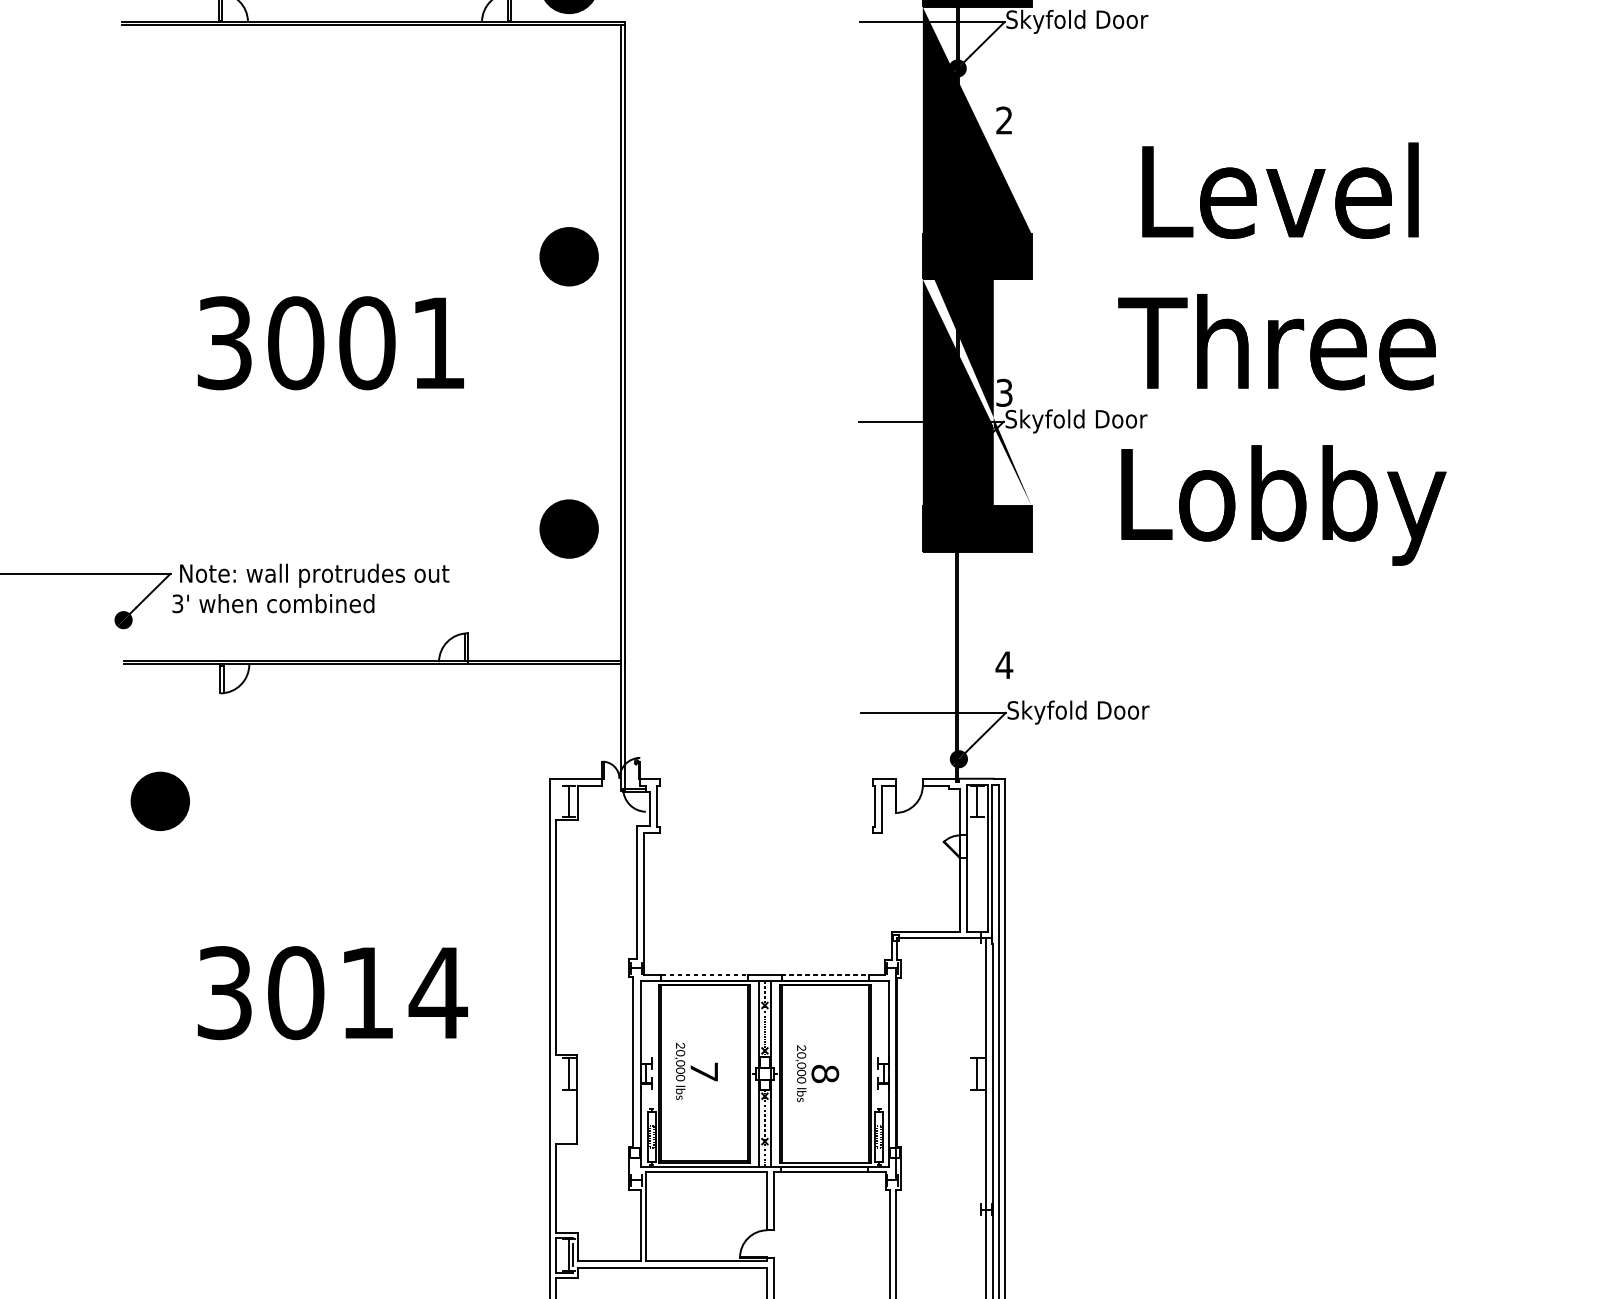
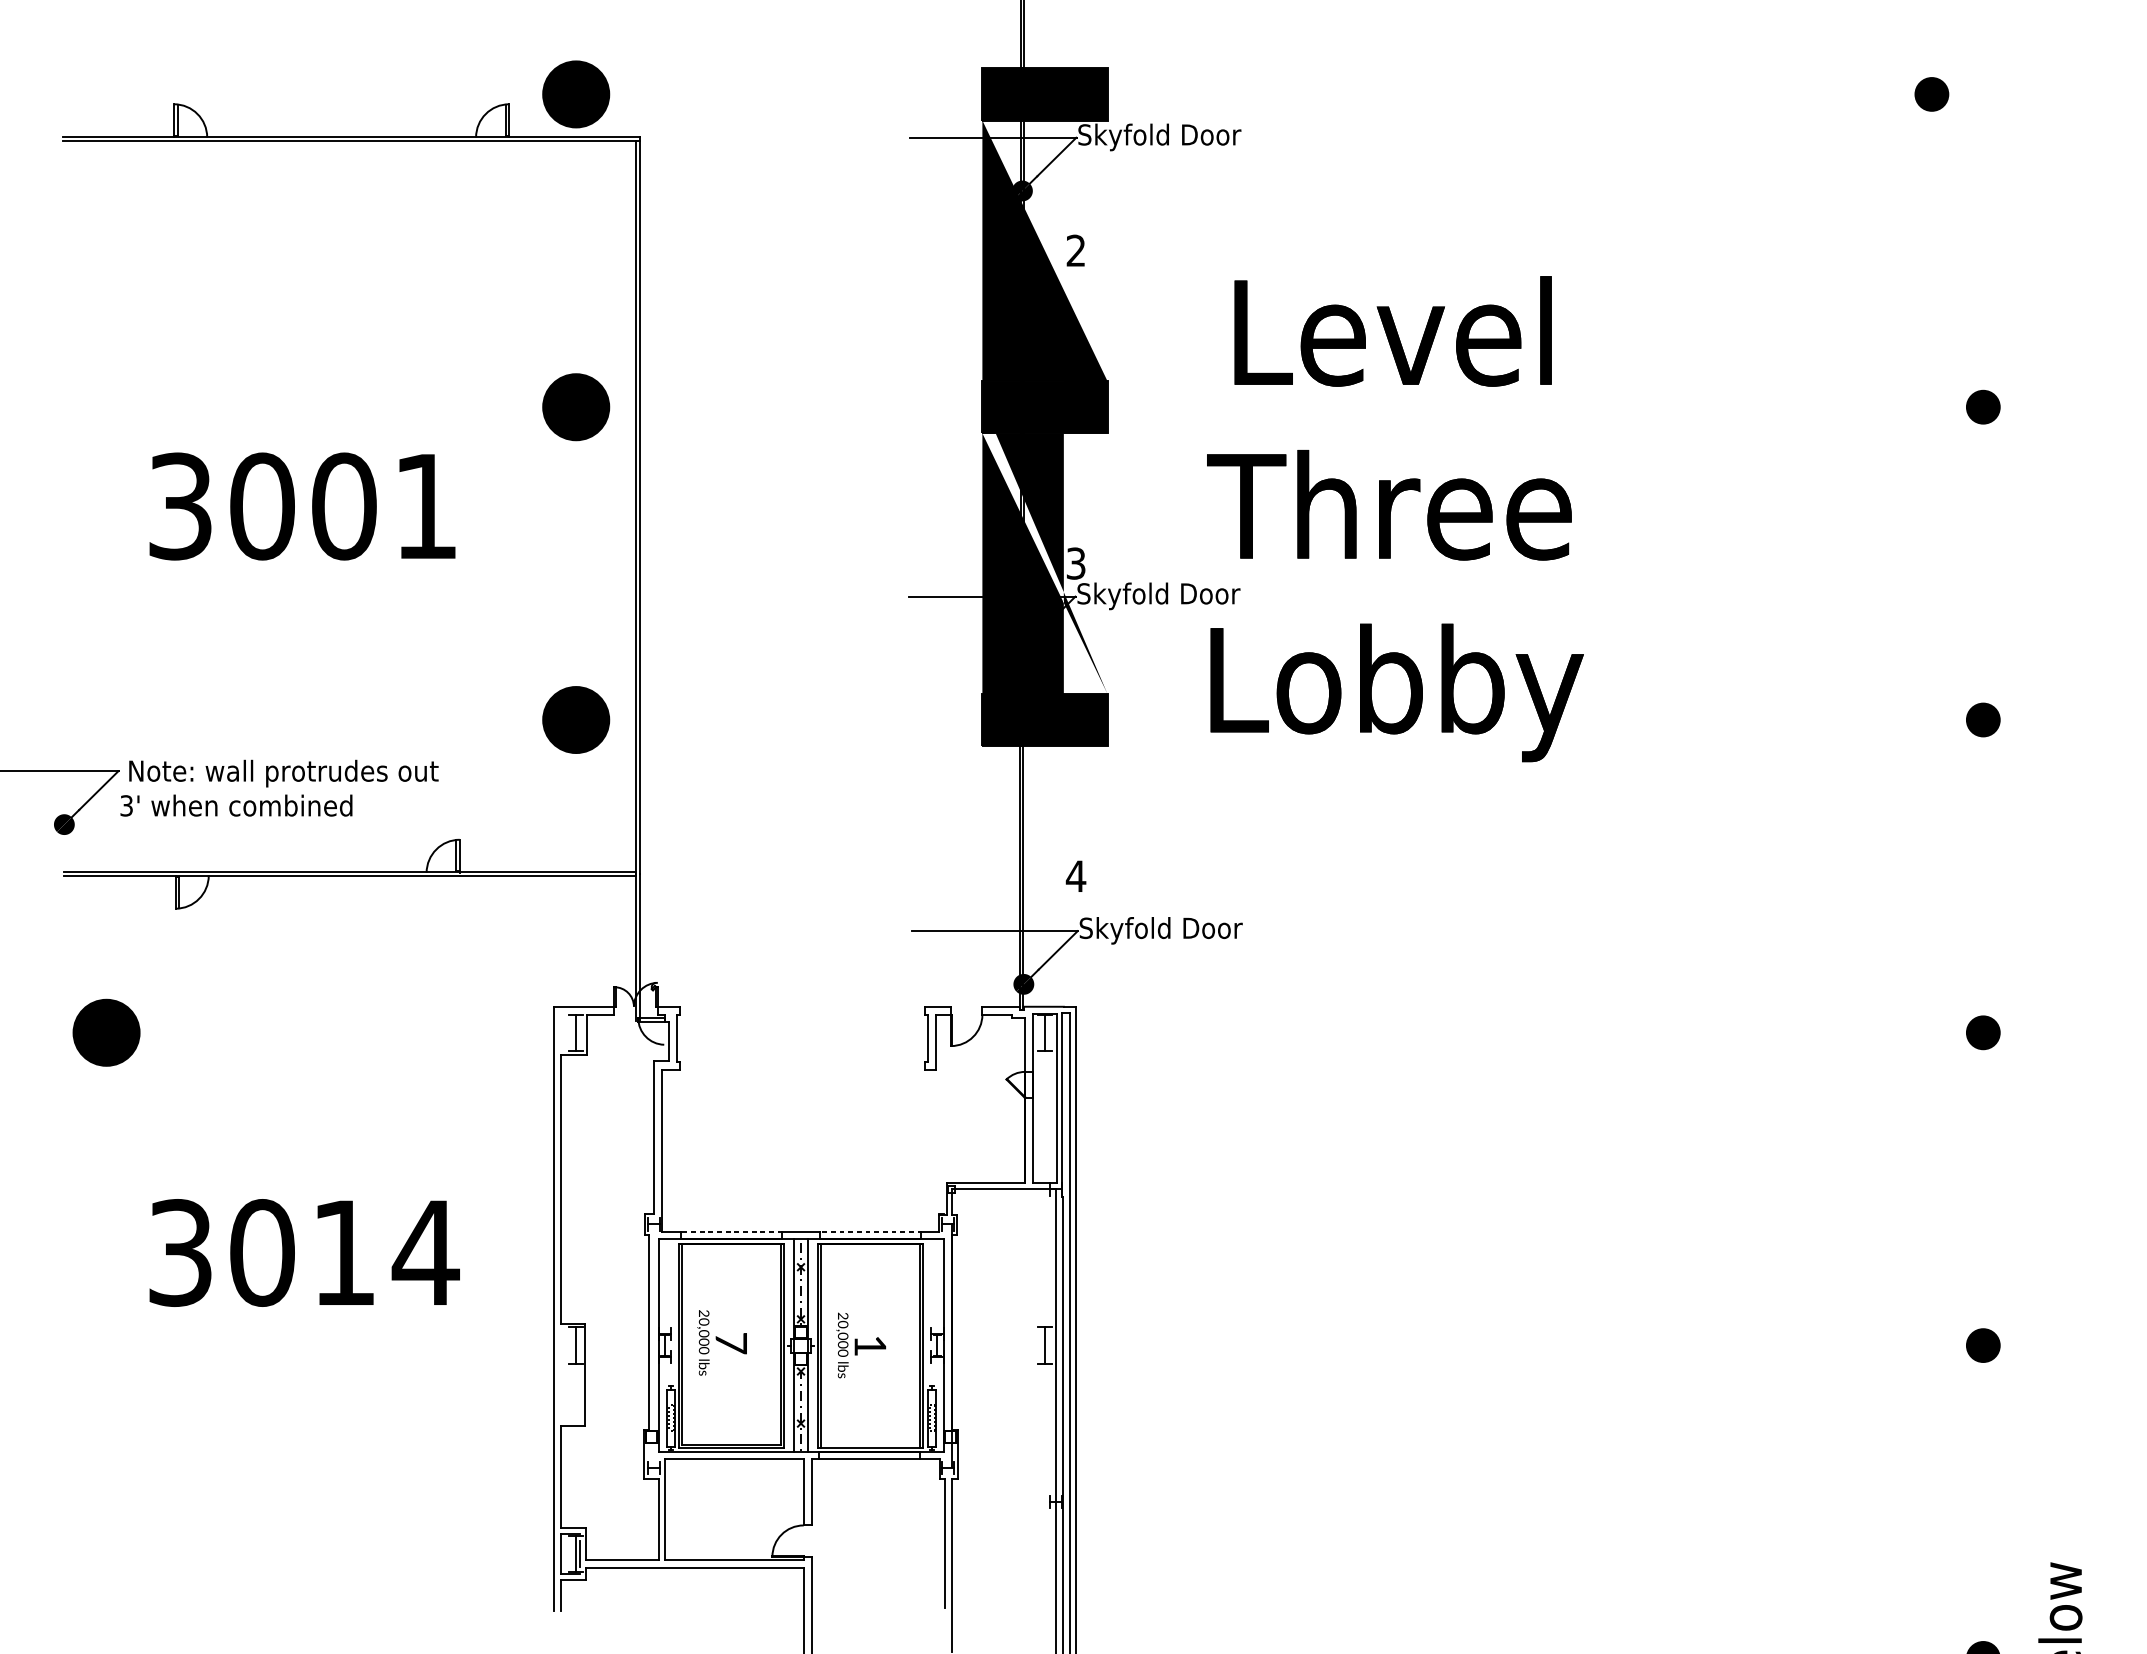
text: (825, 1073) -> (870, 1345), 8 -> 1

